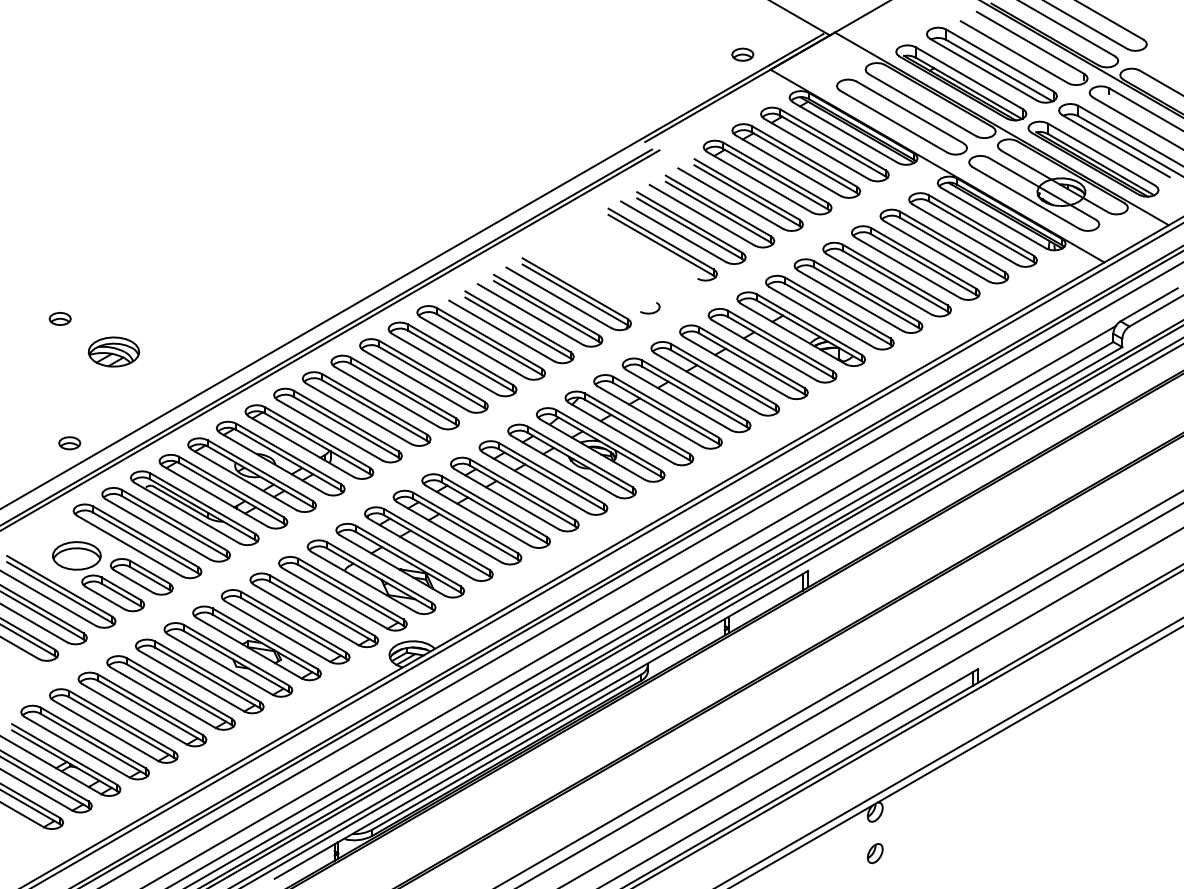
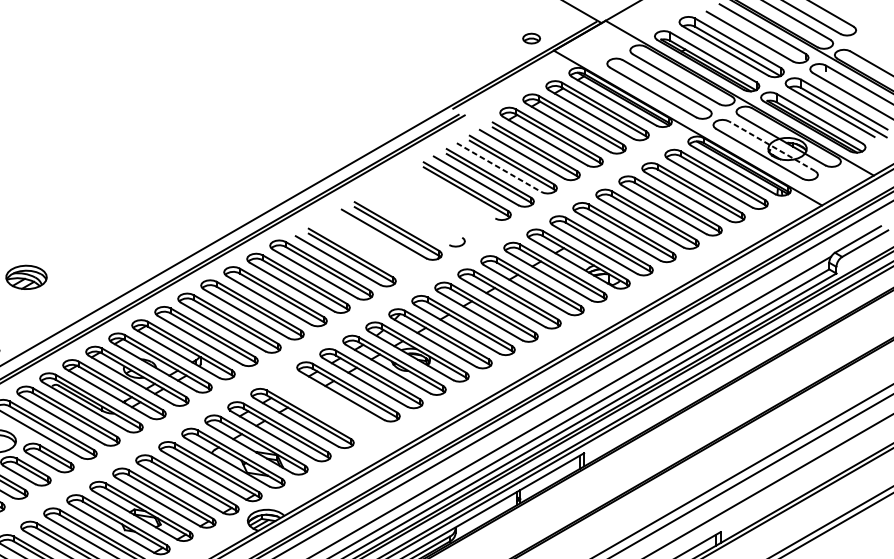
line: (1041, 188) -> (771, 146), solid -> dashed
line: (702, 215) -> (499, 167), solid -> dashed
part: (539, 310) -> (368, 244), removed
part: (485, 510) -> (324, 404), removed

